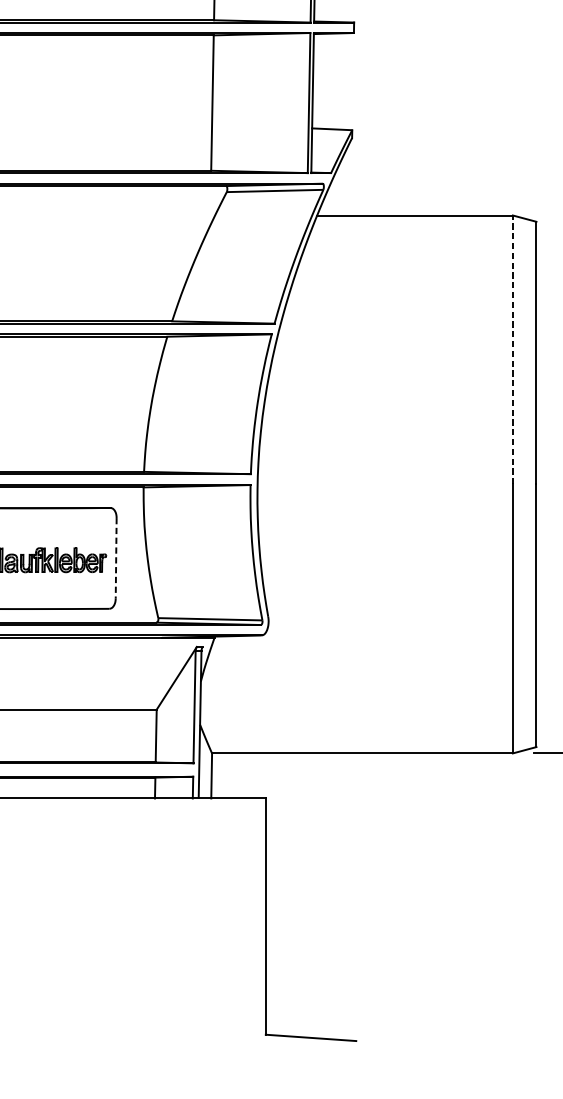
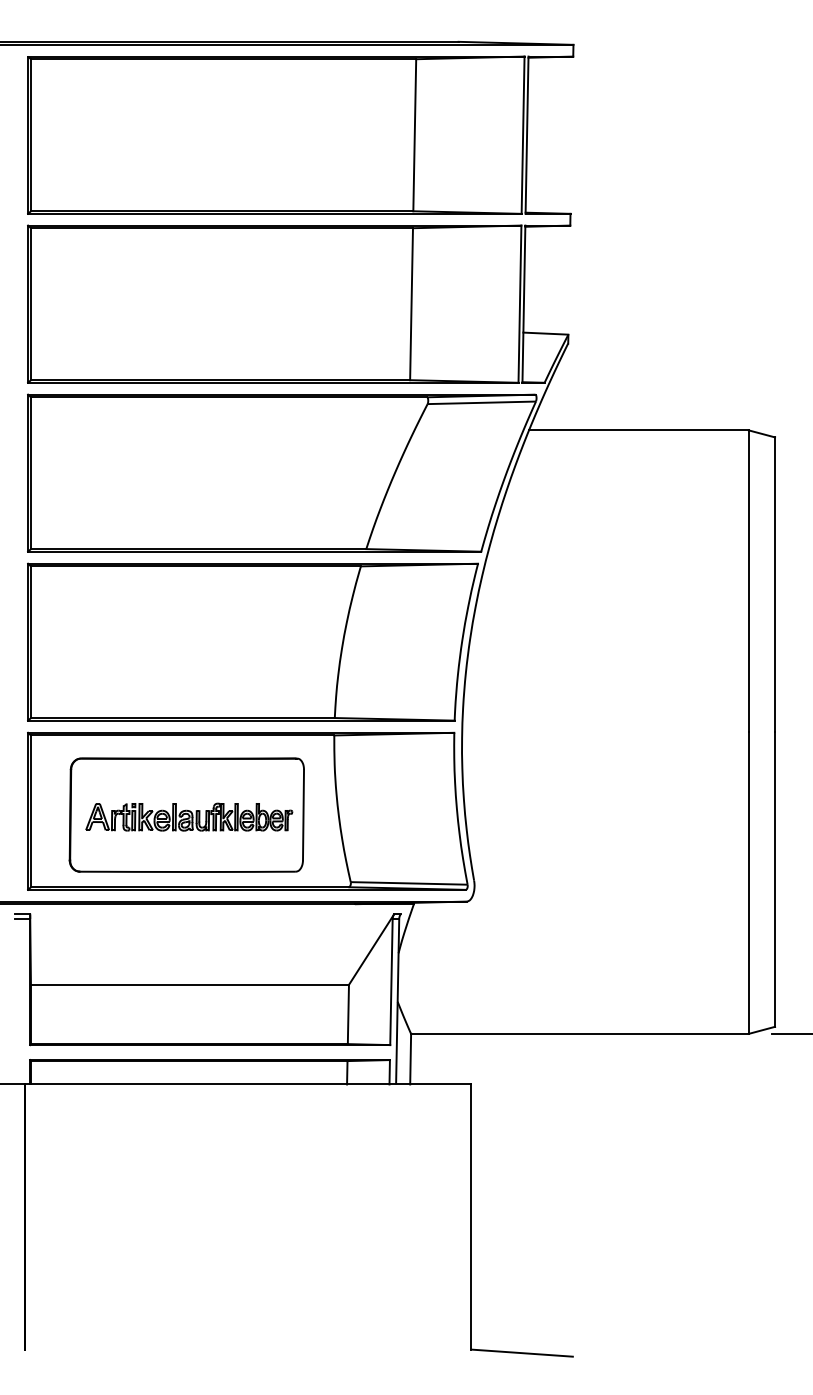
line: (512, 350) -> (748, 581), dashed -> solid
line: (116, 558) -> (303, 815), dashed -> solid

